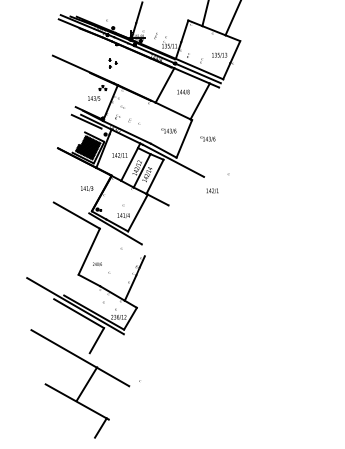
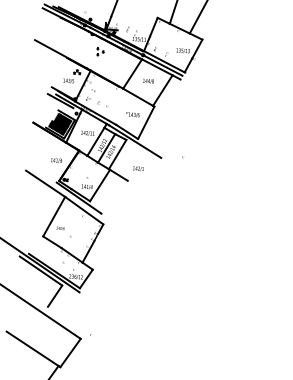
part: (112, 63) -> (99, 51), moved
part: (207, 138) -> (166, 124), removed
text: (212, 190) -> (138, 168), moved
line: (121, 242) -> (83, 210), added
line: (86, 383) -> (70, 352), moved

